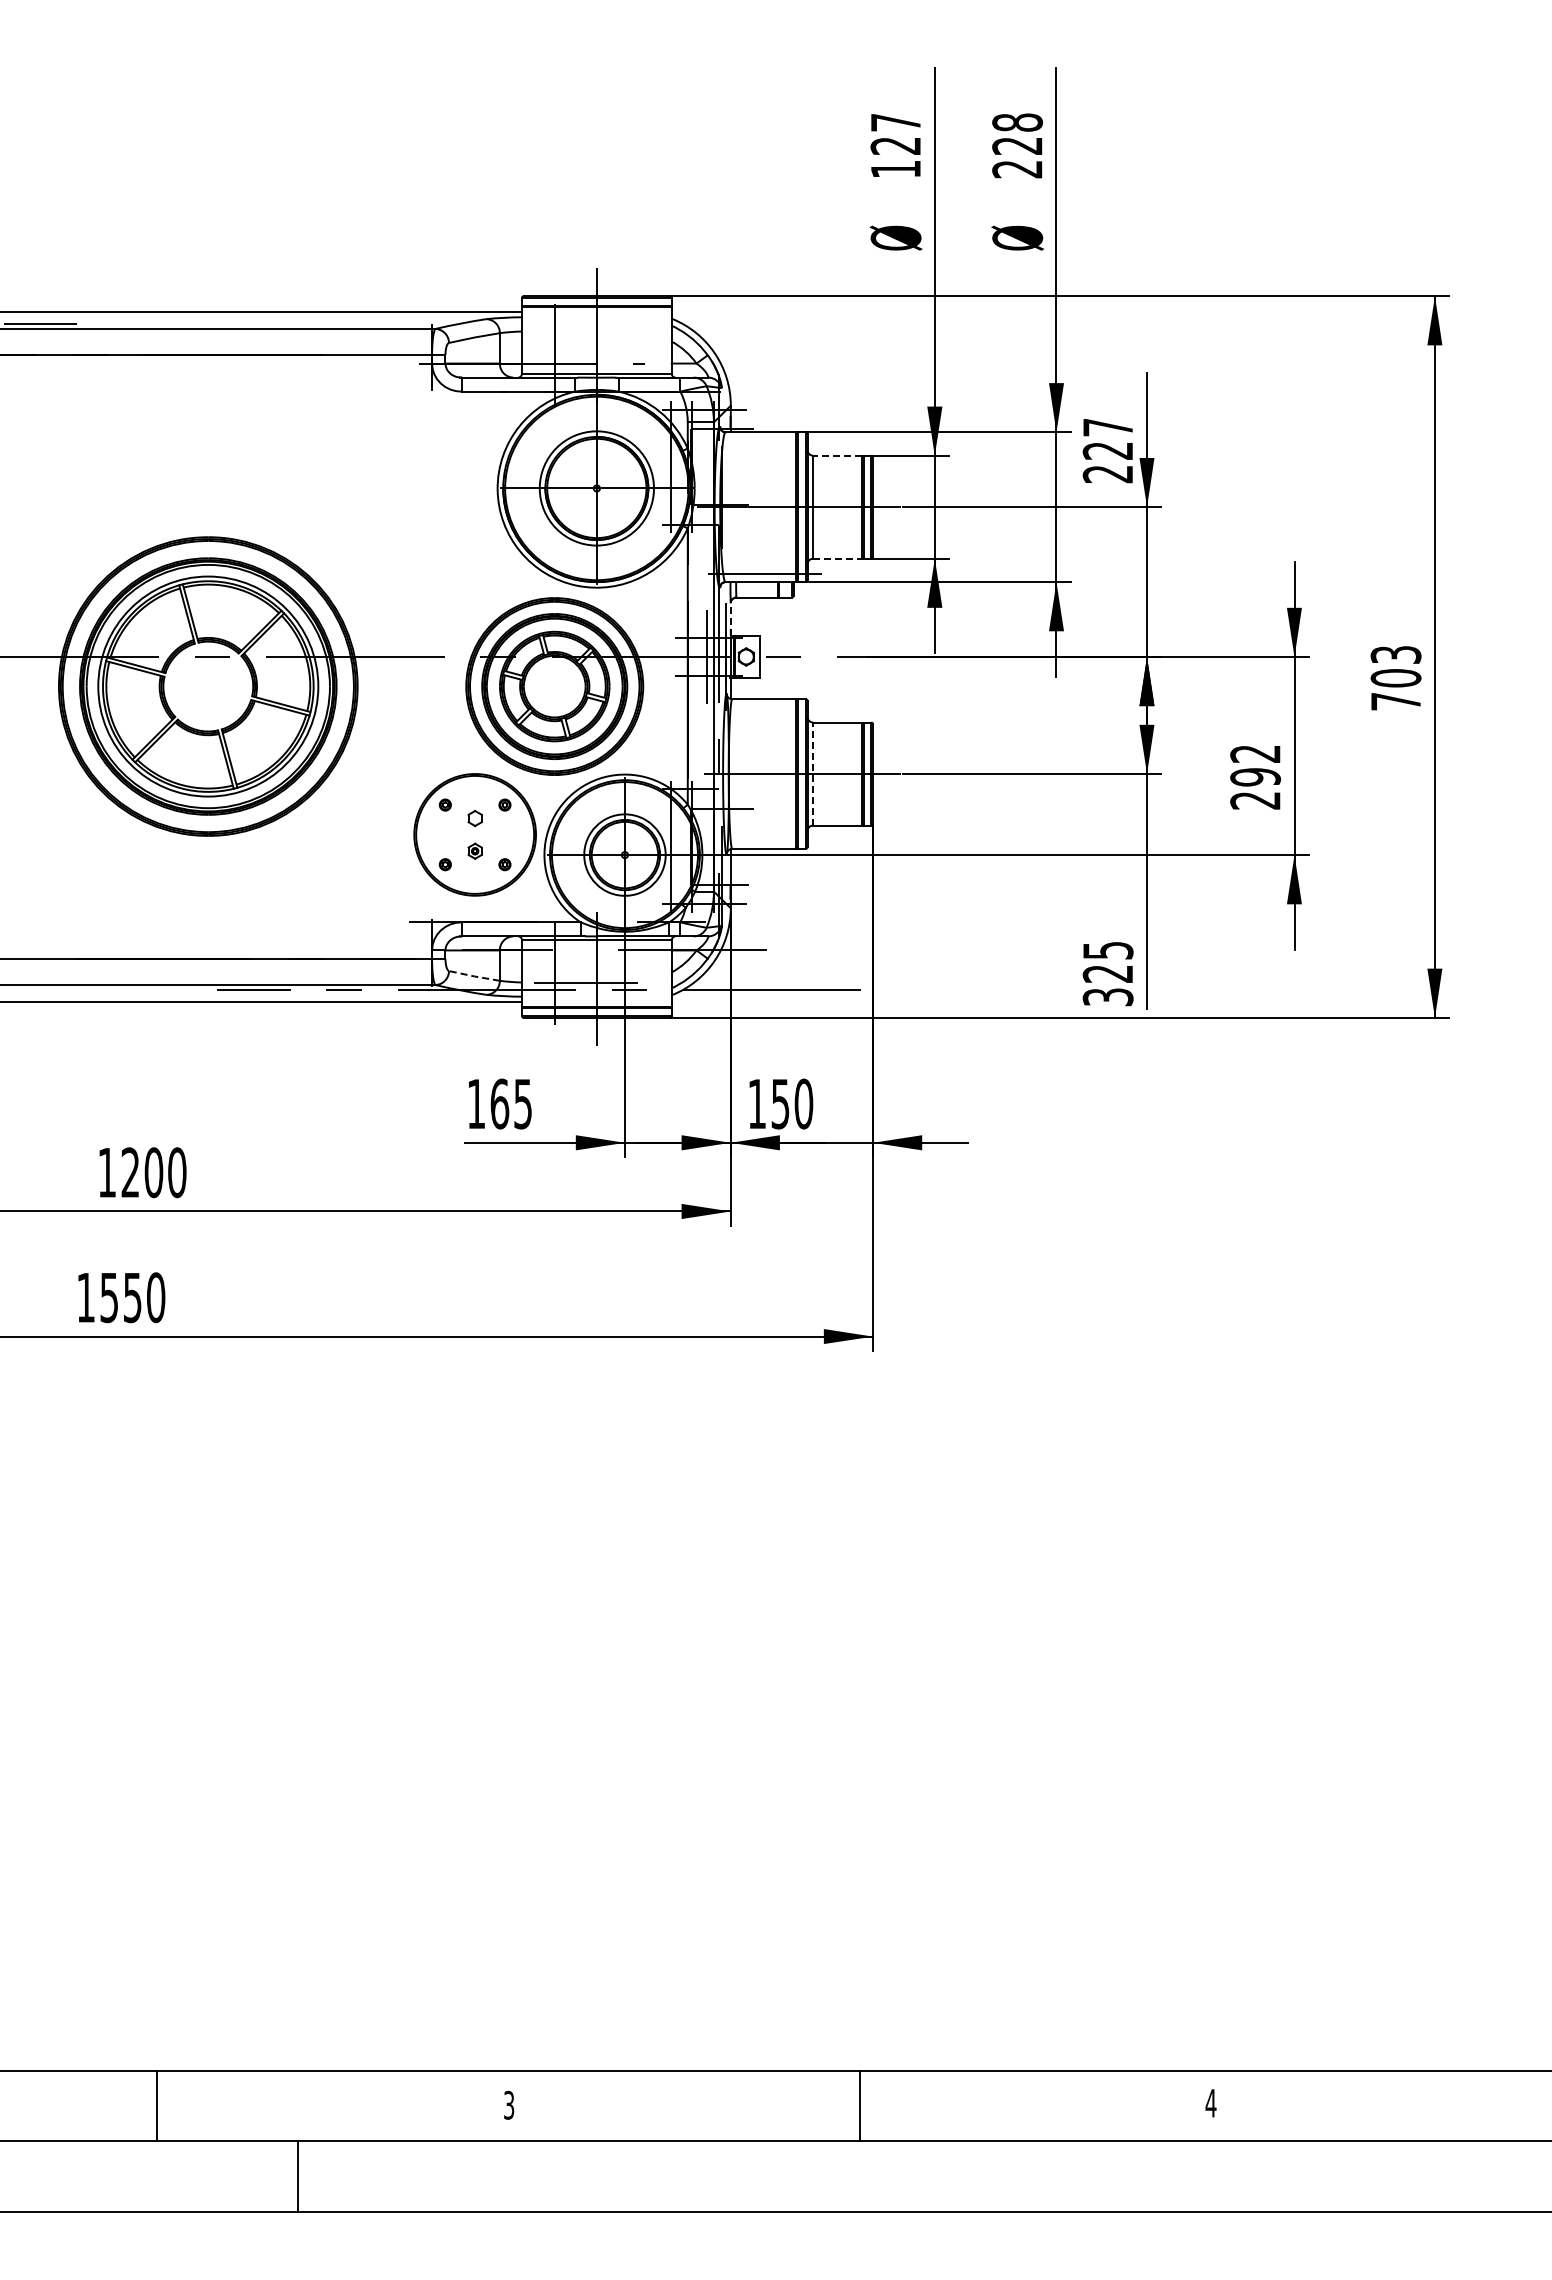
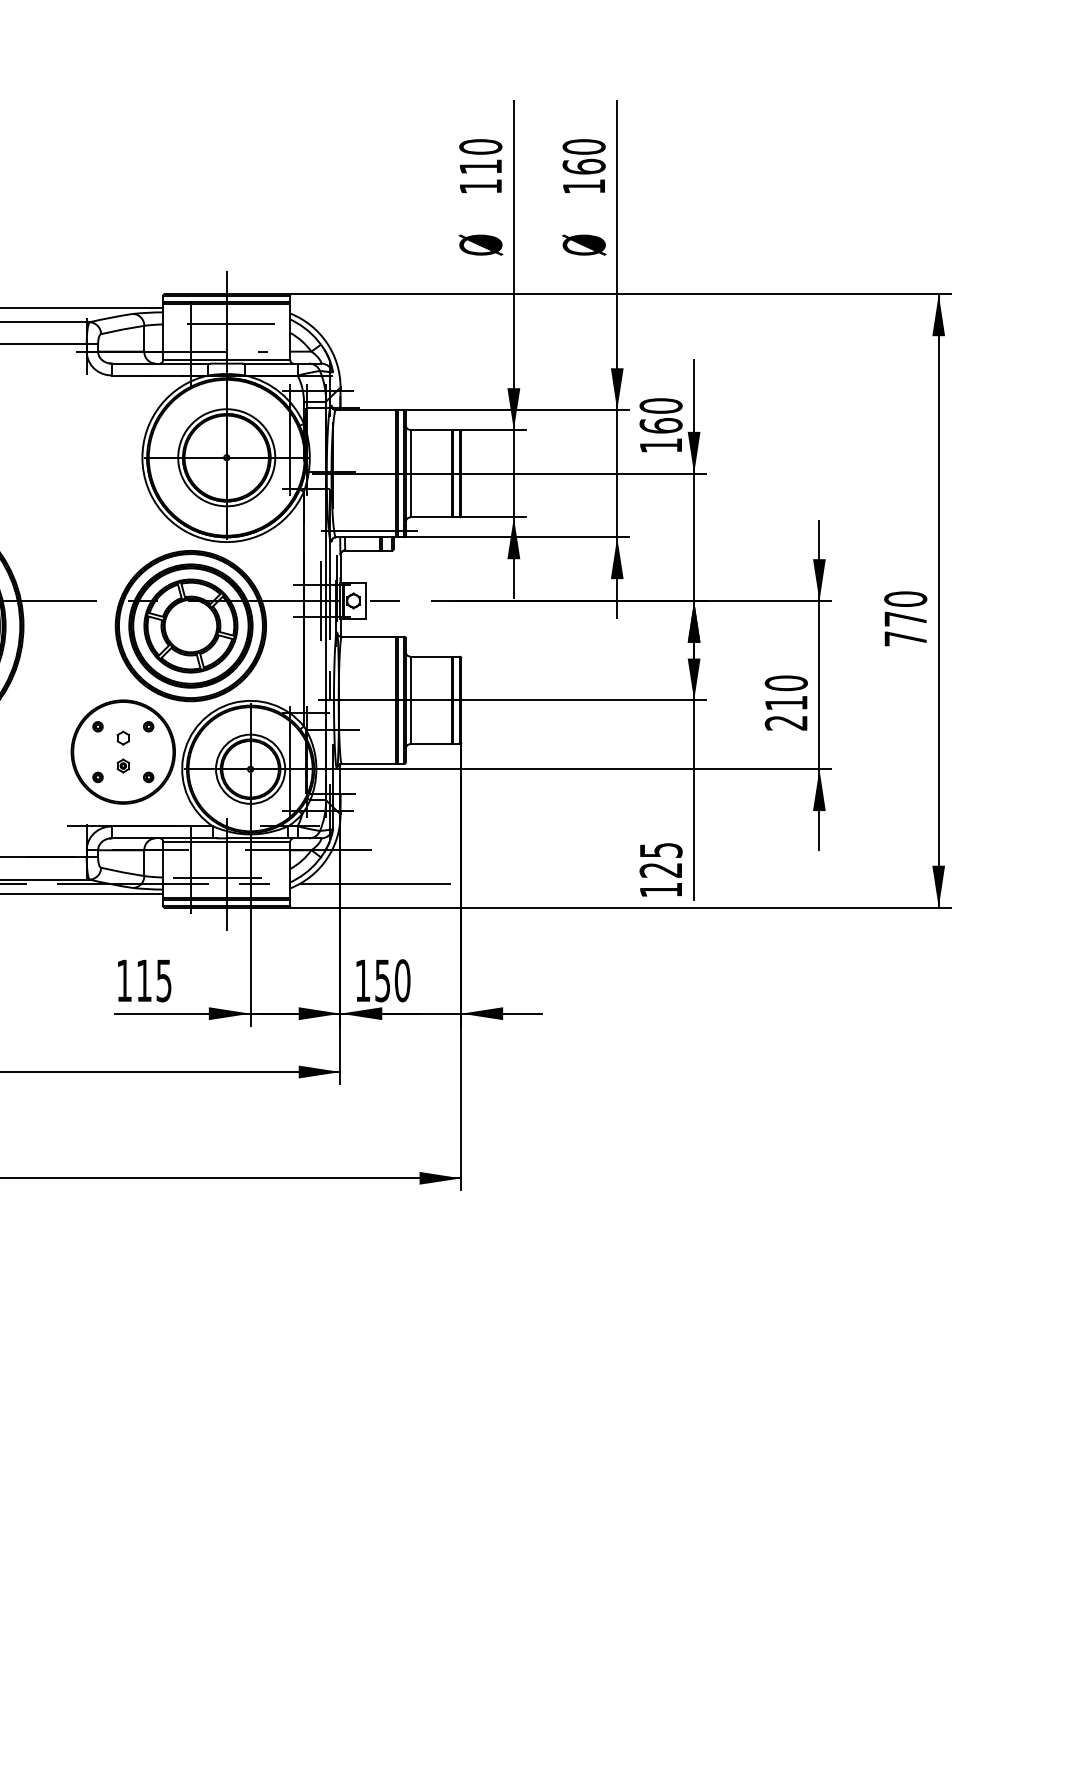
text: (895, 133) -> (480, 156), 127 -> 110
text: (1017, 145) -> (584, 166), 228 -> 160
line: (601, 331) -> (230, 324), added
text: (1107, 450) -> (660, 425), 227 -> 160
line: (837, 455) -> (431, 429), dashed -> solid
line: (838, 558) -> (432, 517), dashed -> solid
line: (730, 619) -> (340, 569), dashed -> solid
text: (1395, 666) -> (905, 609), 703 -> 770
text: (1255, 765) -> (786, 693), 292 -> 210
line: (813, 773) -> (410, 699), dashed -> solid
line: (474, 976) -> (122, 872), dashed -> solid
text: (1107, 997) -> (660, 890), 325 -> 125
text: (499, 1103) -> (144, 980), 165 -> 115

